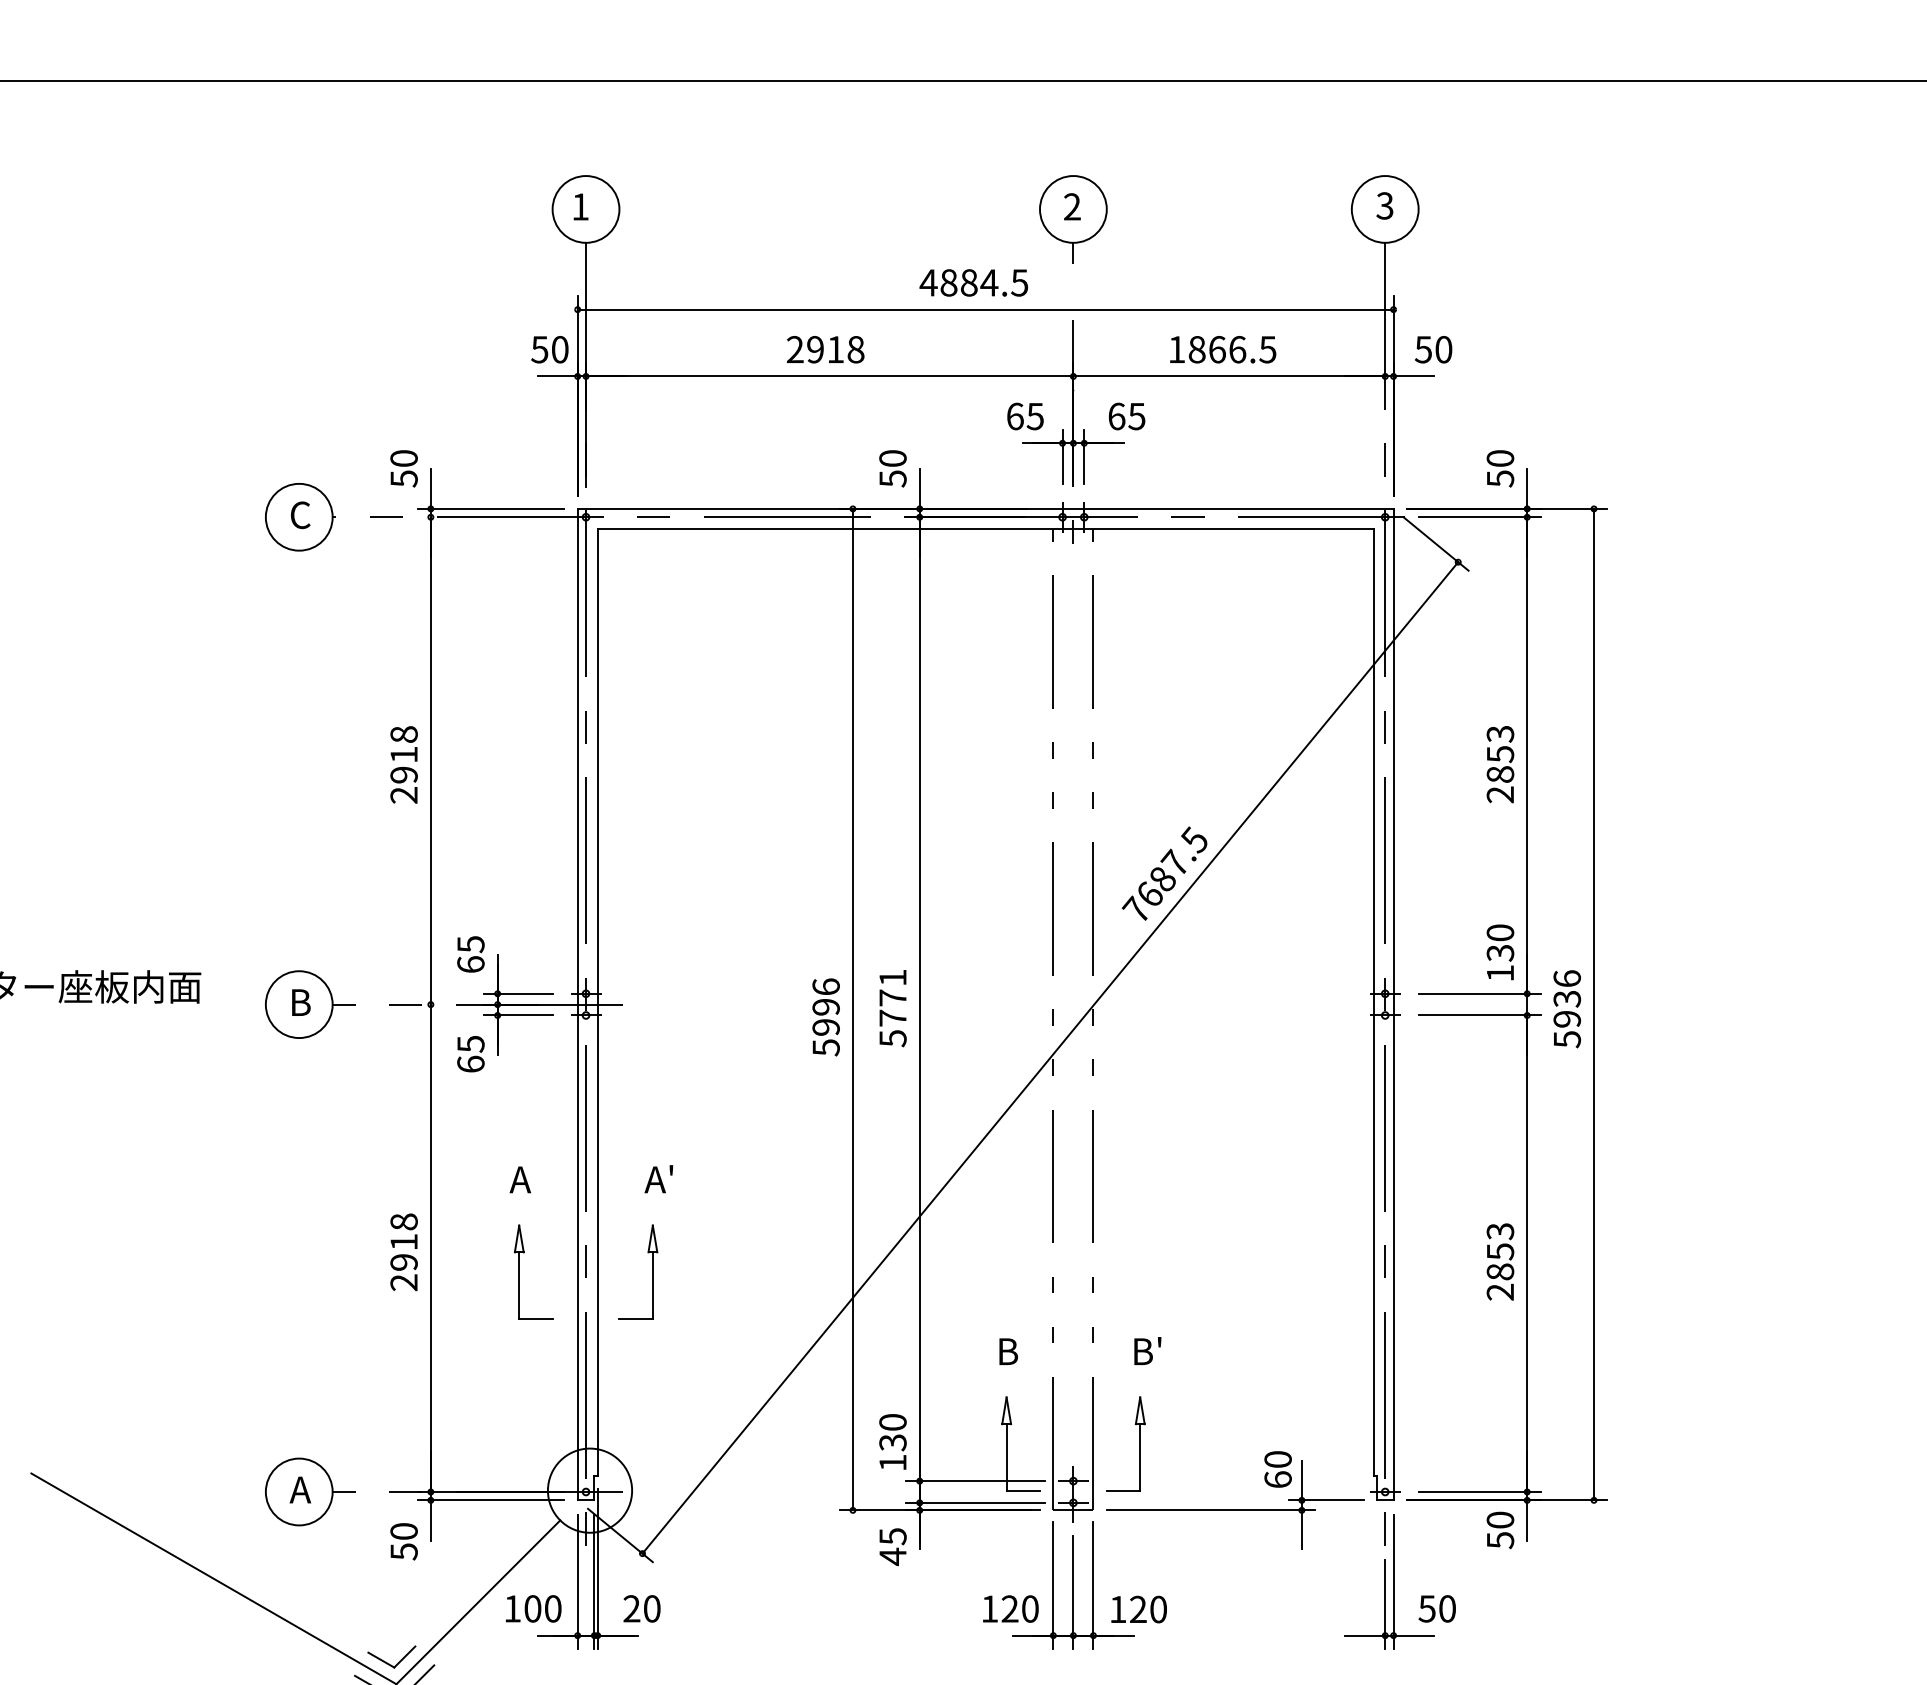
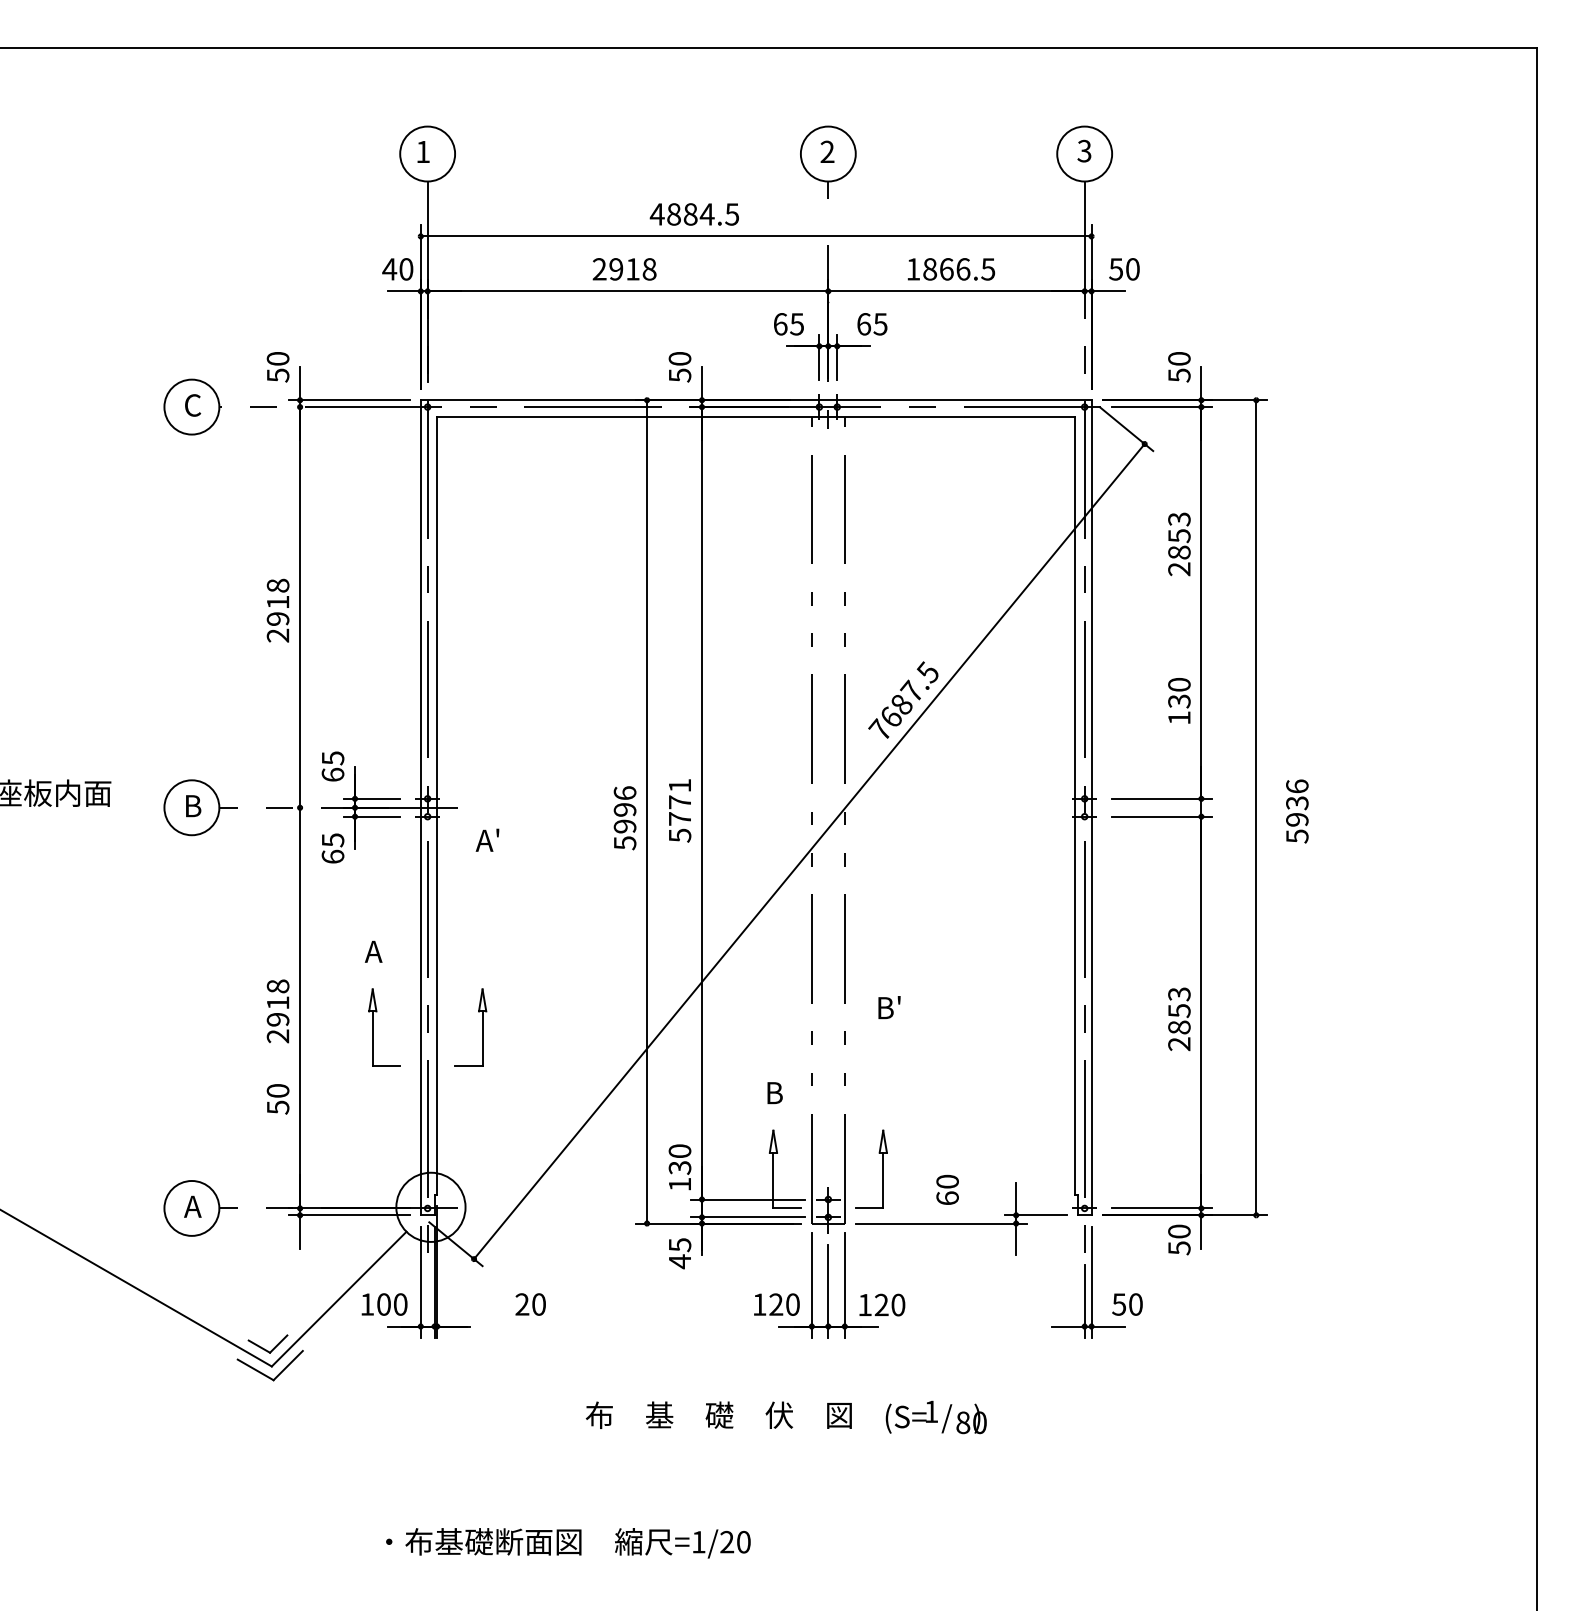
text: (972, 282) -> (693, 214), moved
text: (539, 349) -> (389, 269), 50 -> 40
text: (1500, 764) -> (1179, 544), moved
text: (1500, 951) -> (1179, 700), moved
text: (1567, 1009) -> (1297, 811), moved
text: (658, 1178) -> (487, 839), moved
text: (1147, 1350) -> (889, 1007), moved
text: (1277, 1468) -> (947, 1189), moved
text: (403, 1541) -> (277, 1099), moved
text: (641, 1608) -> (530, 1304), moved

